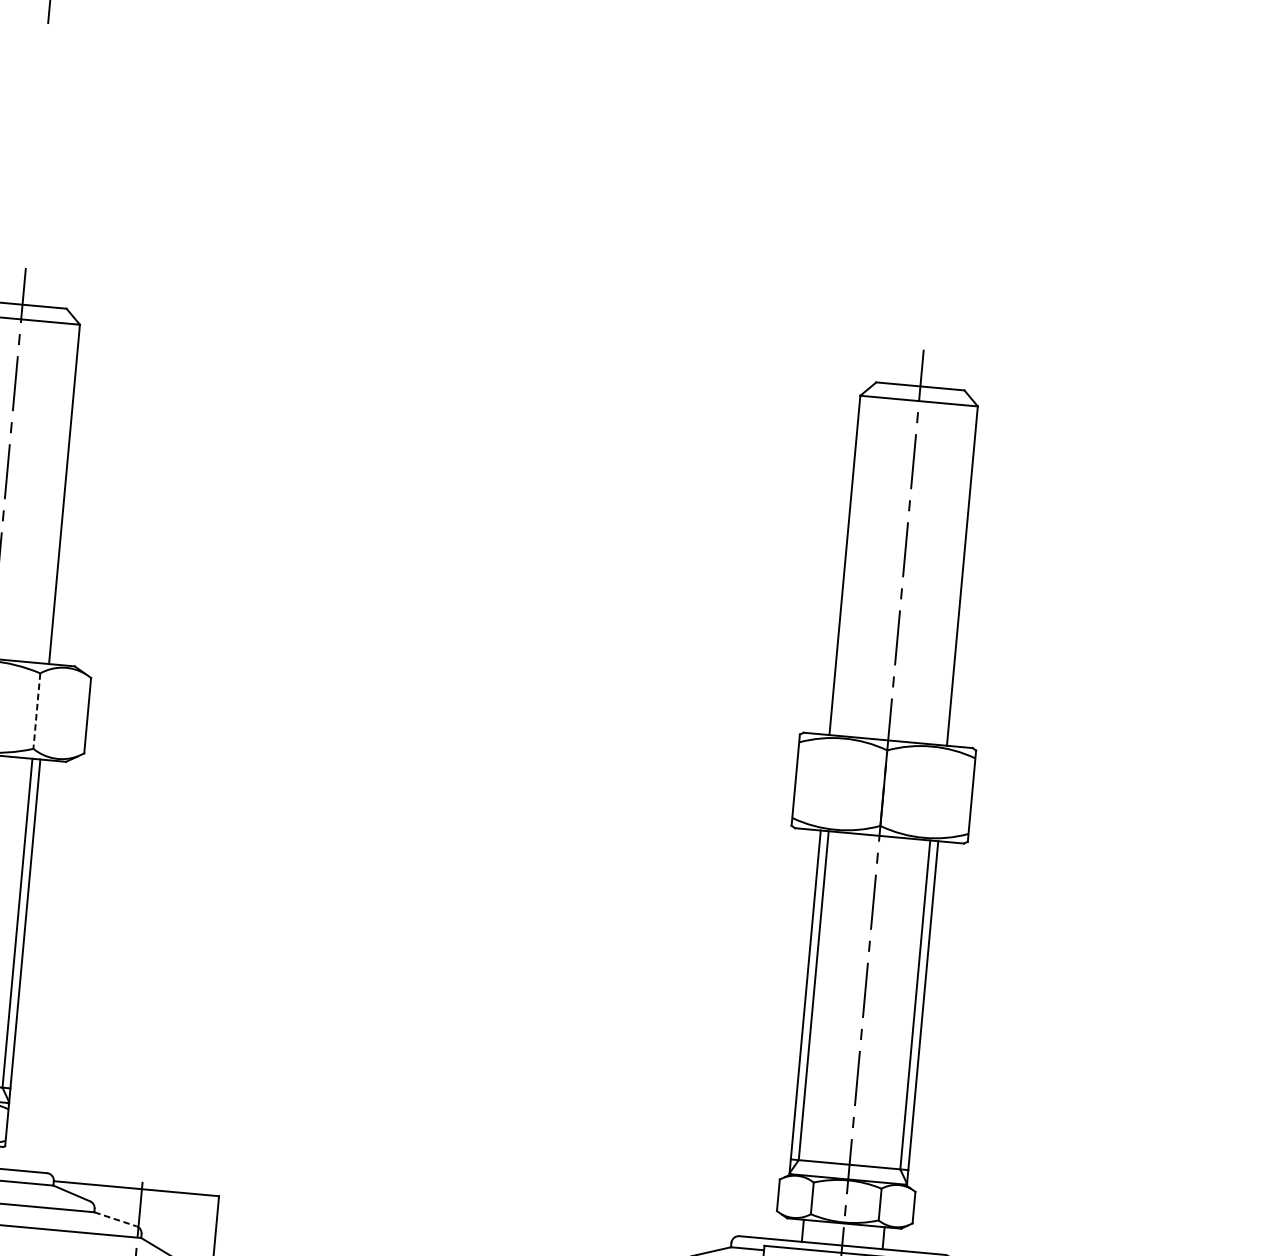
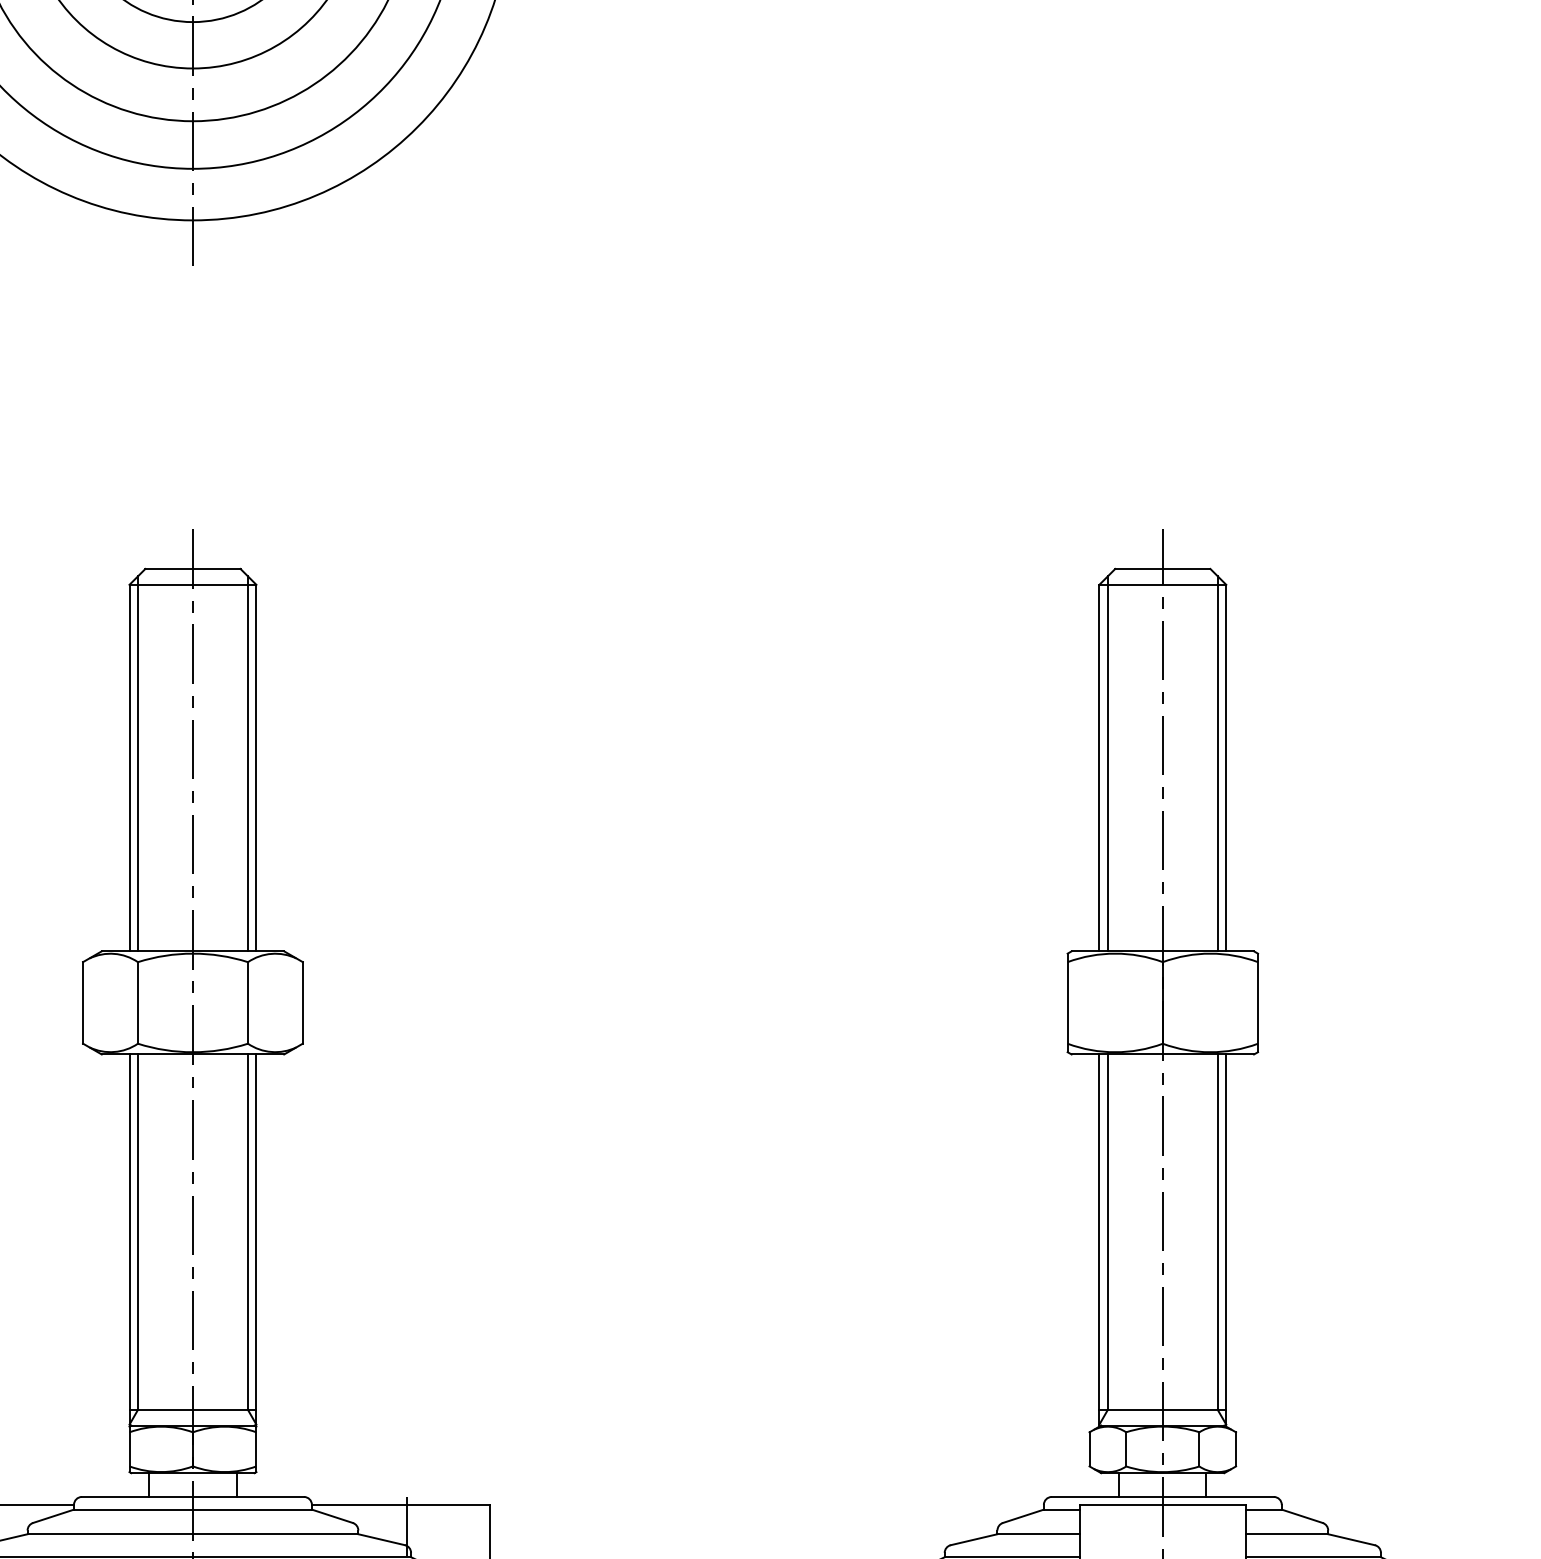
line: (56, 489) -> (247, 763), added
line: (852, 561) -> (1107, 763), added
line: (954, 571) -> (1217, 763), added
line: (36, 710) -> (247, 1002), dashed -> solid
line: (115, 1219) -> (381, 1539), dashed -> solid

